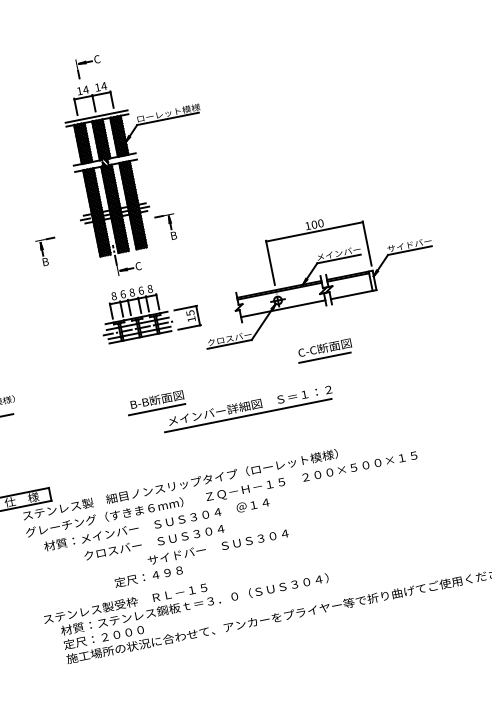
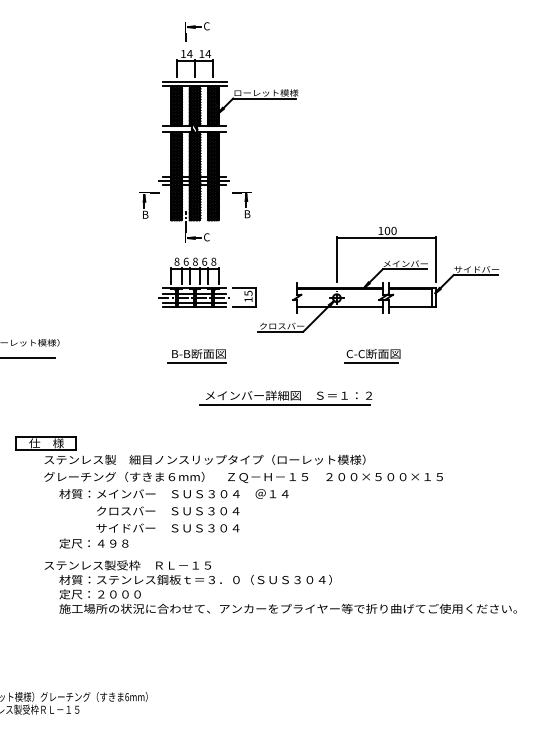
part: (47, 252) -> (149, 205), moved
part: (155, 402) -> (196, 356), moved
text: (201, 557) -> (149, 535), moved

